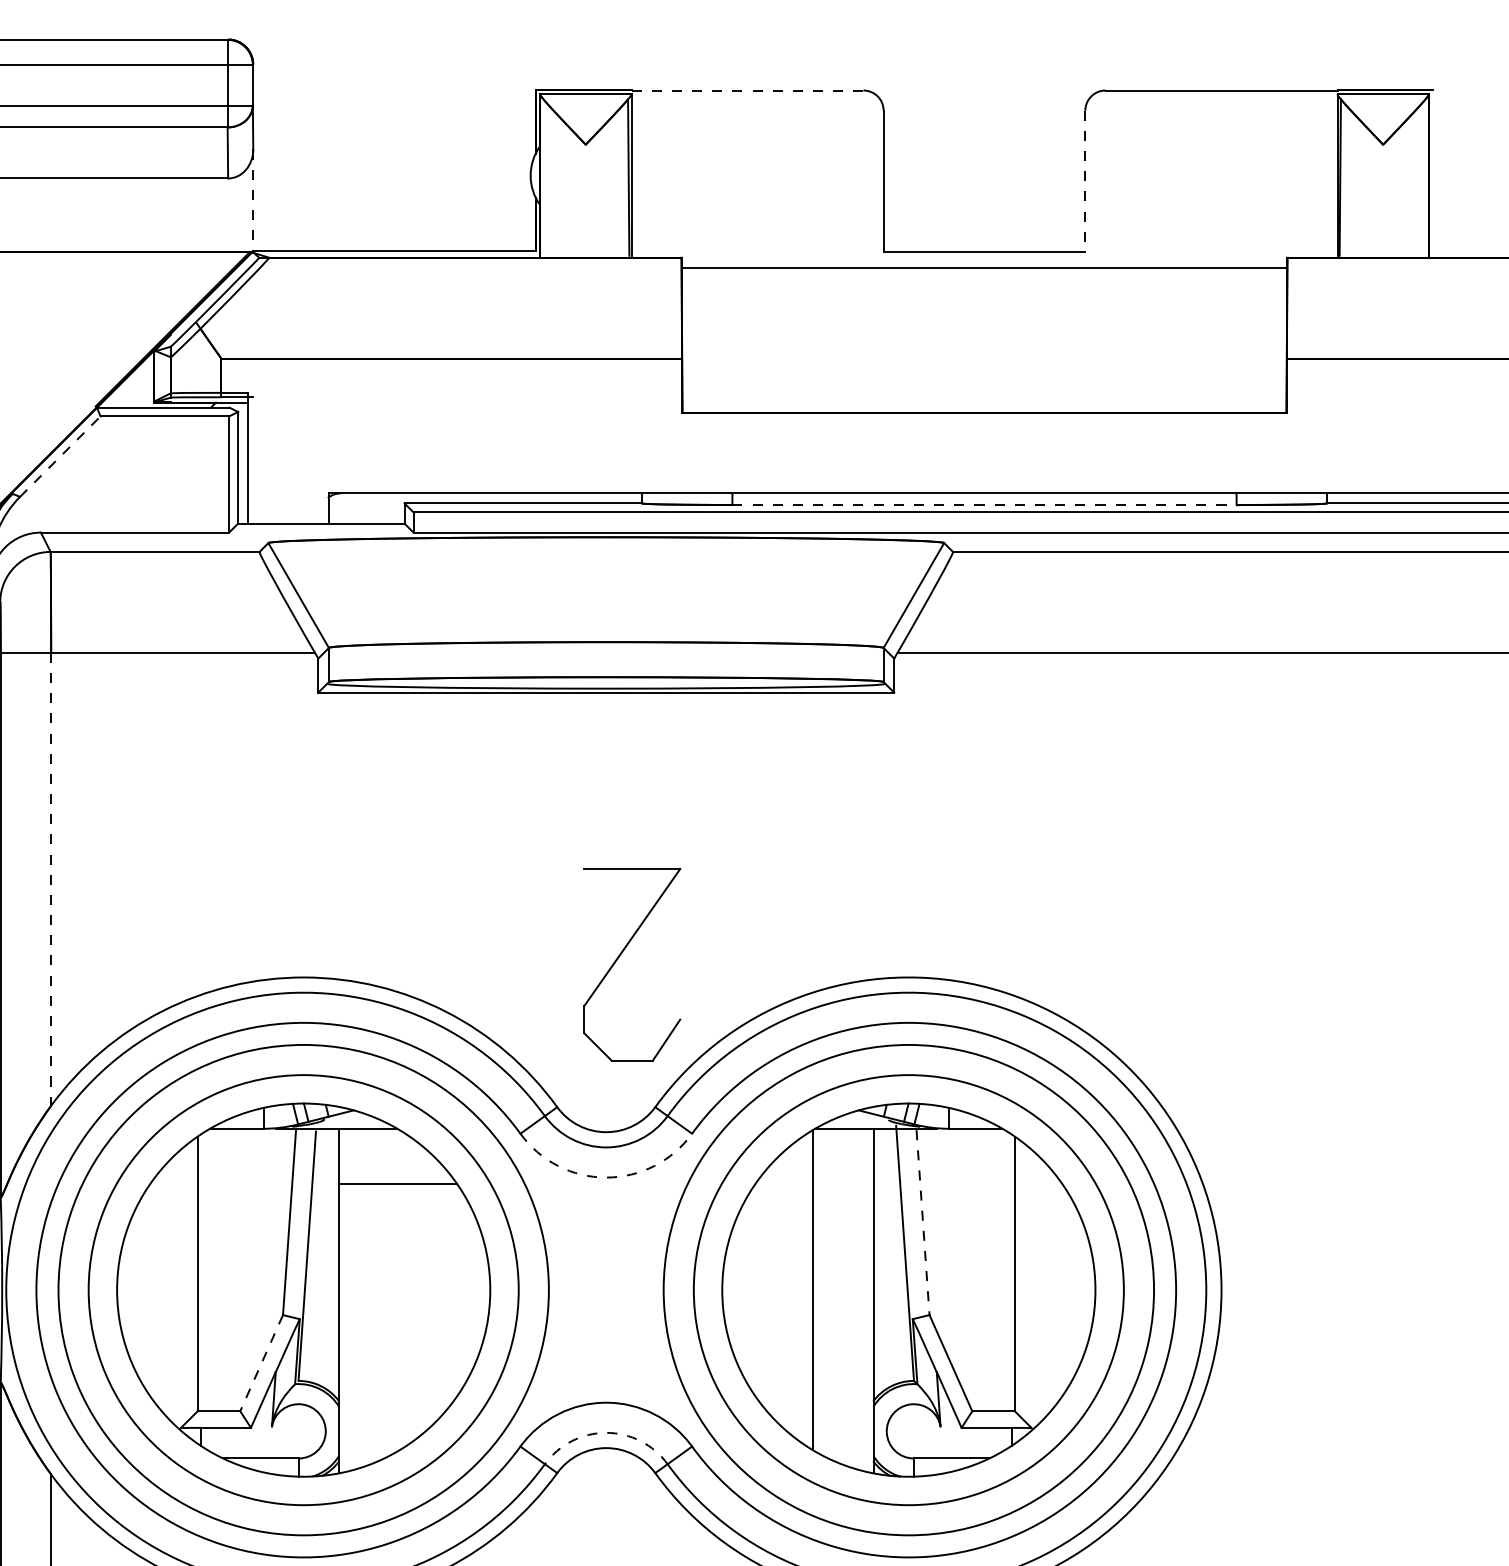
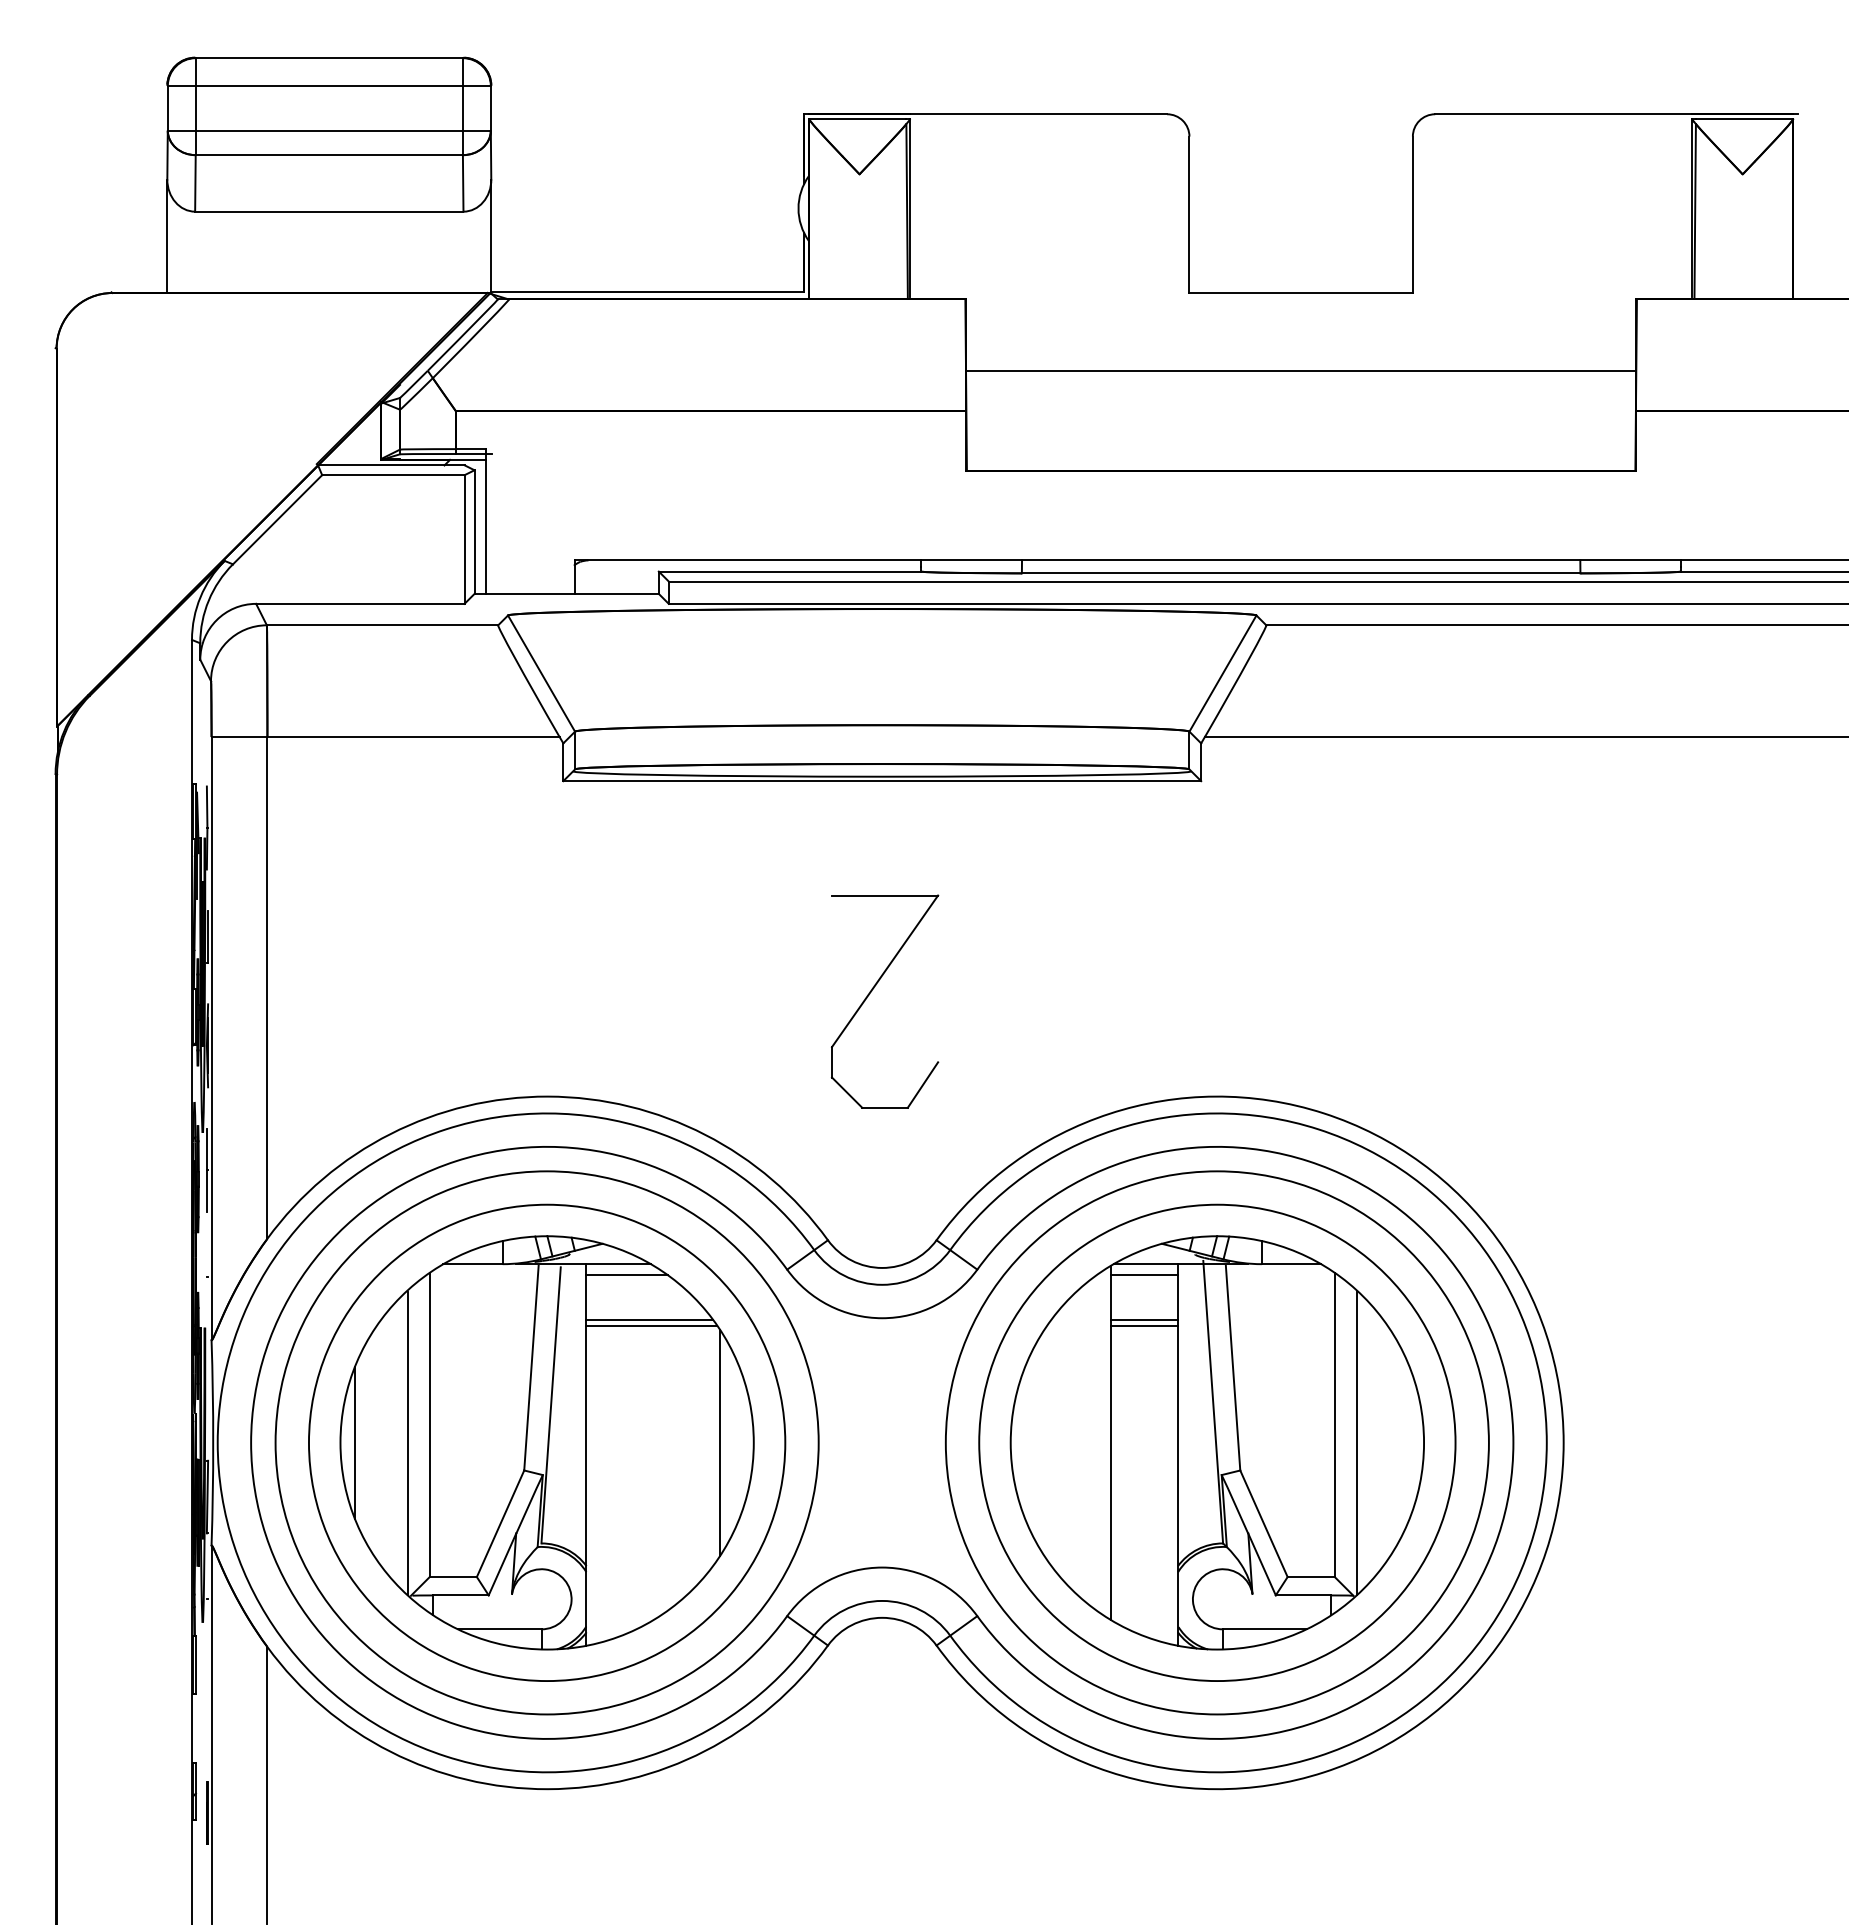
line: (748, 90) -> (1039, 114), dashed -> solid
line: (1085, 181) -> (1412, 215), dashed -> solid
line: (253, 200) -> (491, 236), dashed -> solid
line: (984, 267) -> (1301, 370), moved
line: (60, 456) -> (277, 519), dashed -> solid
line: (984, 505) -> (1301, 573), dashed -> solid
line: (51, 878) -> (267, 987), dashed -> solid
part: (620, 955) -> (872, 991), moved
line: (376, 1139) -> (627, 1275), added
line: (843, 1139) -> (1144, 1275), added
arc: (606, 1177) -> (882, 1318), dashed -> solid
line: (396, 1179) -> (649, 1320), added
line: (843, 1179) -> (1144, 1320), added
line: (843, 1184) -> (1144, 1325), added
line: (923, 1222) -> (1233, 1368), dashed -> solid
line: (129, 1289) -> (354, 1442), added
line: (460, 1289) -> (720, 1442), added
line: (177, 1290) -> (407, 1443), added
line: (1035, 1290) -> (1357, 1443), added
line: (261, 1363) -> (500, 1524), dashed -> solid
arc: (606, 1432) -> (882, 1600), dashed -> solid

